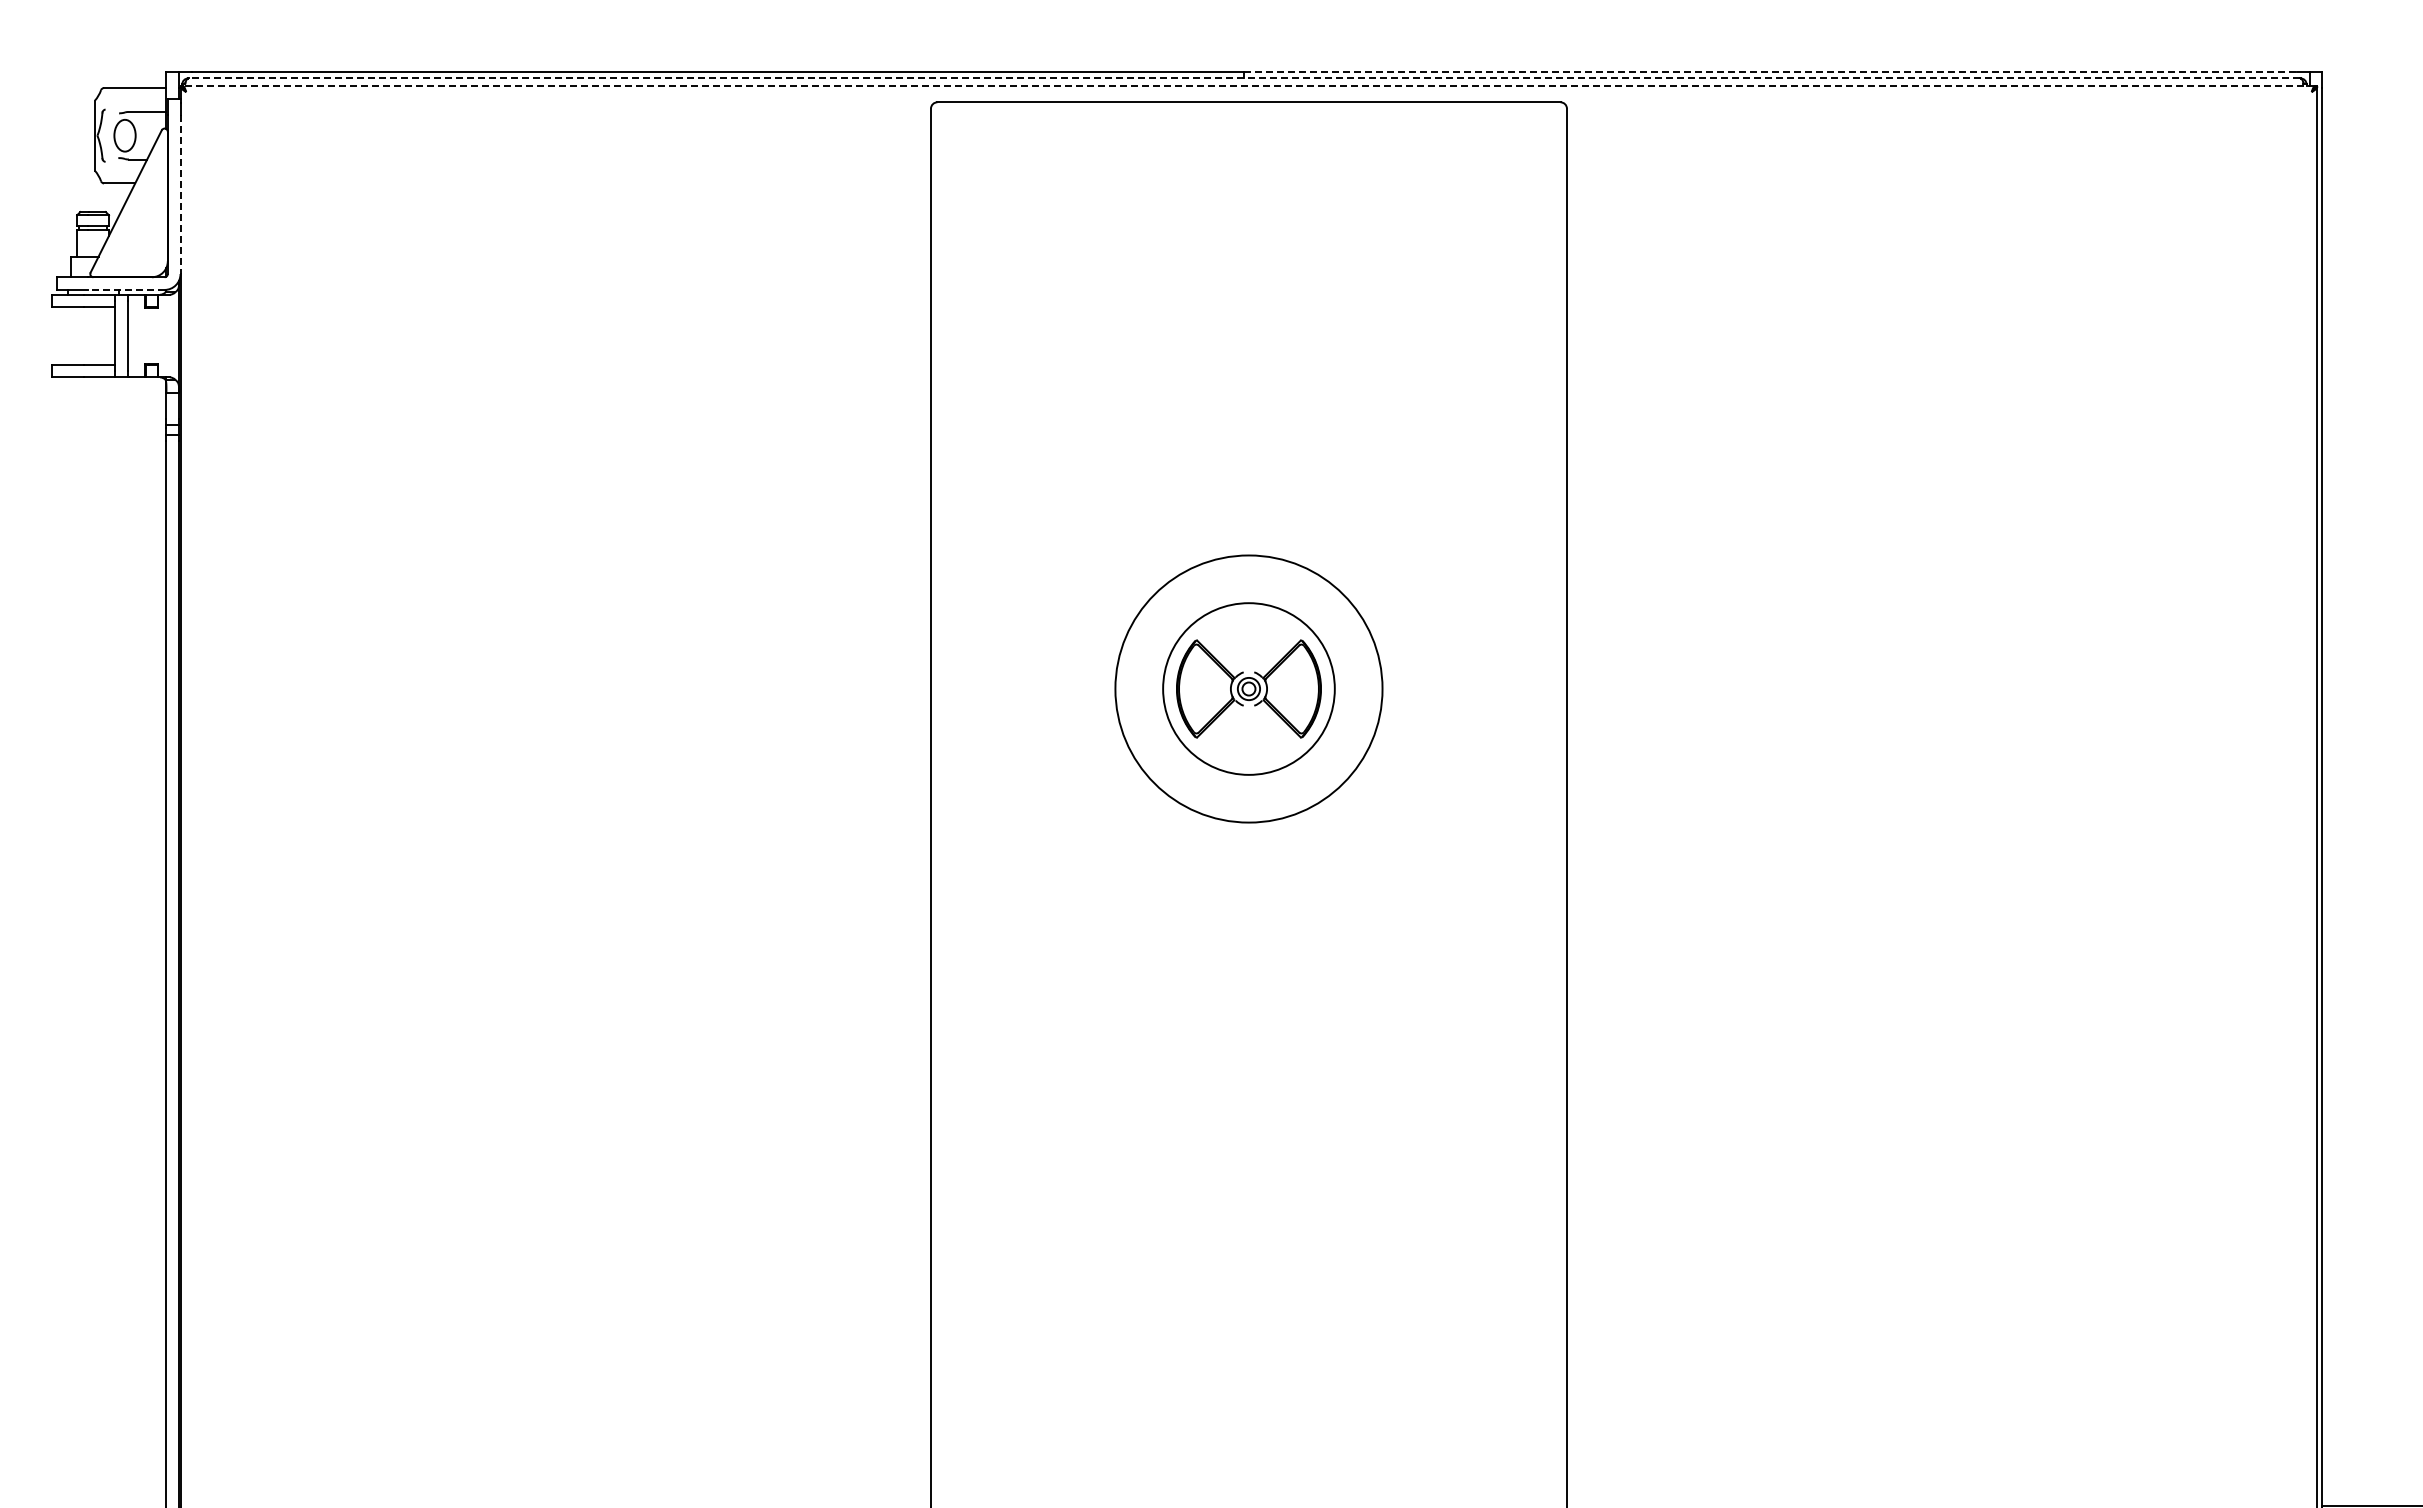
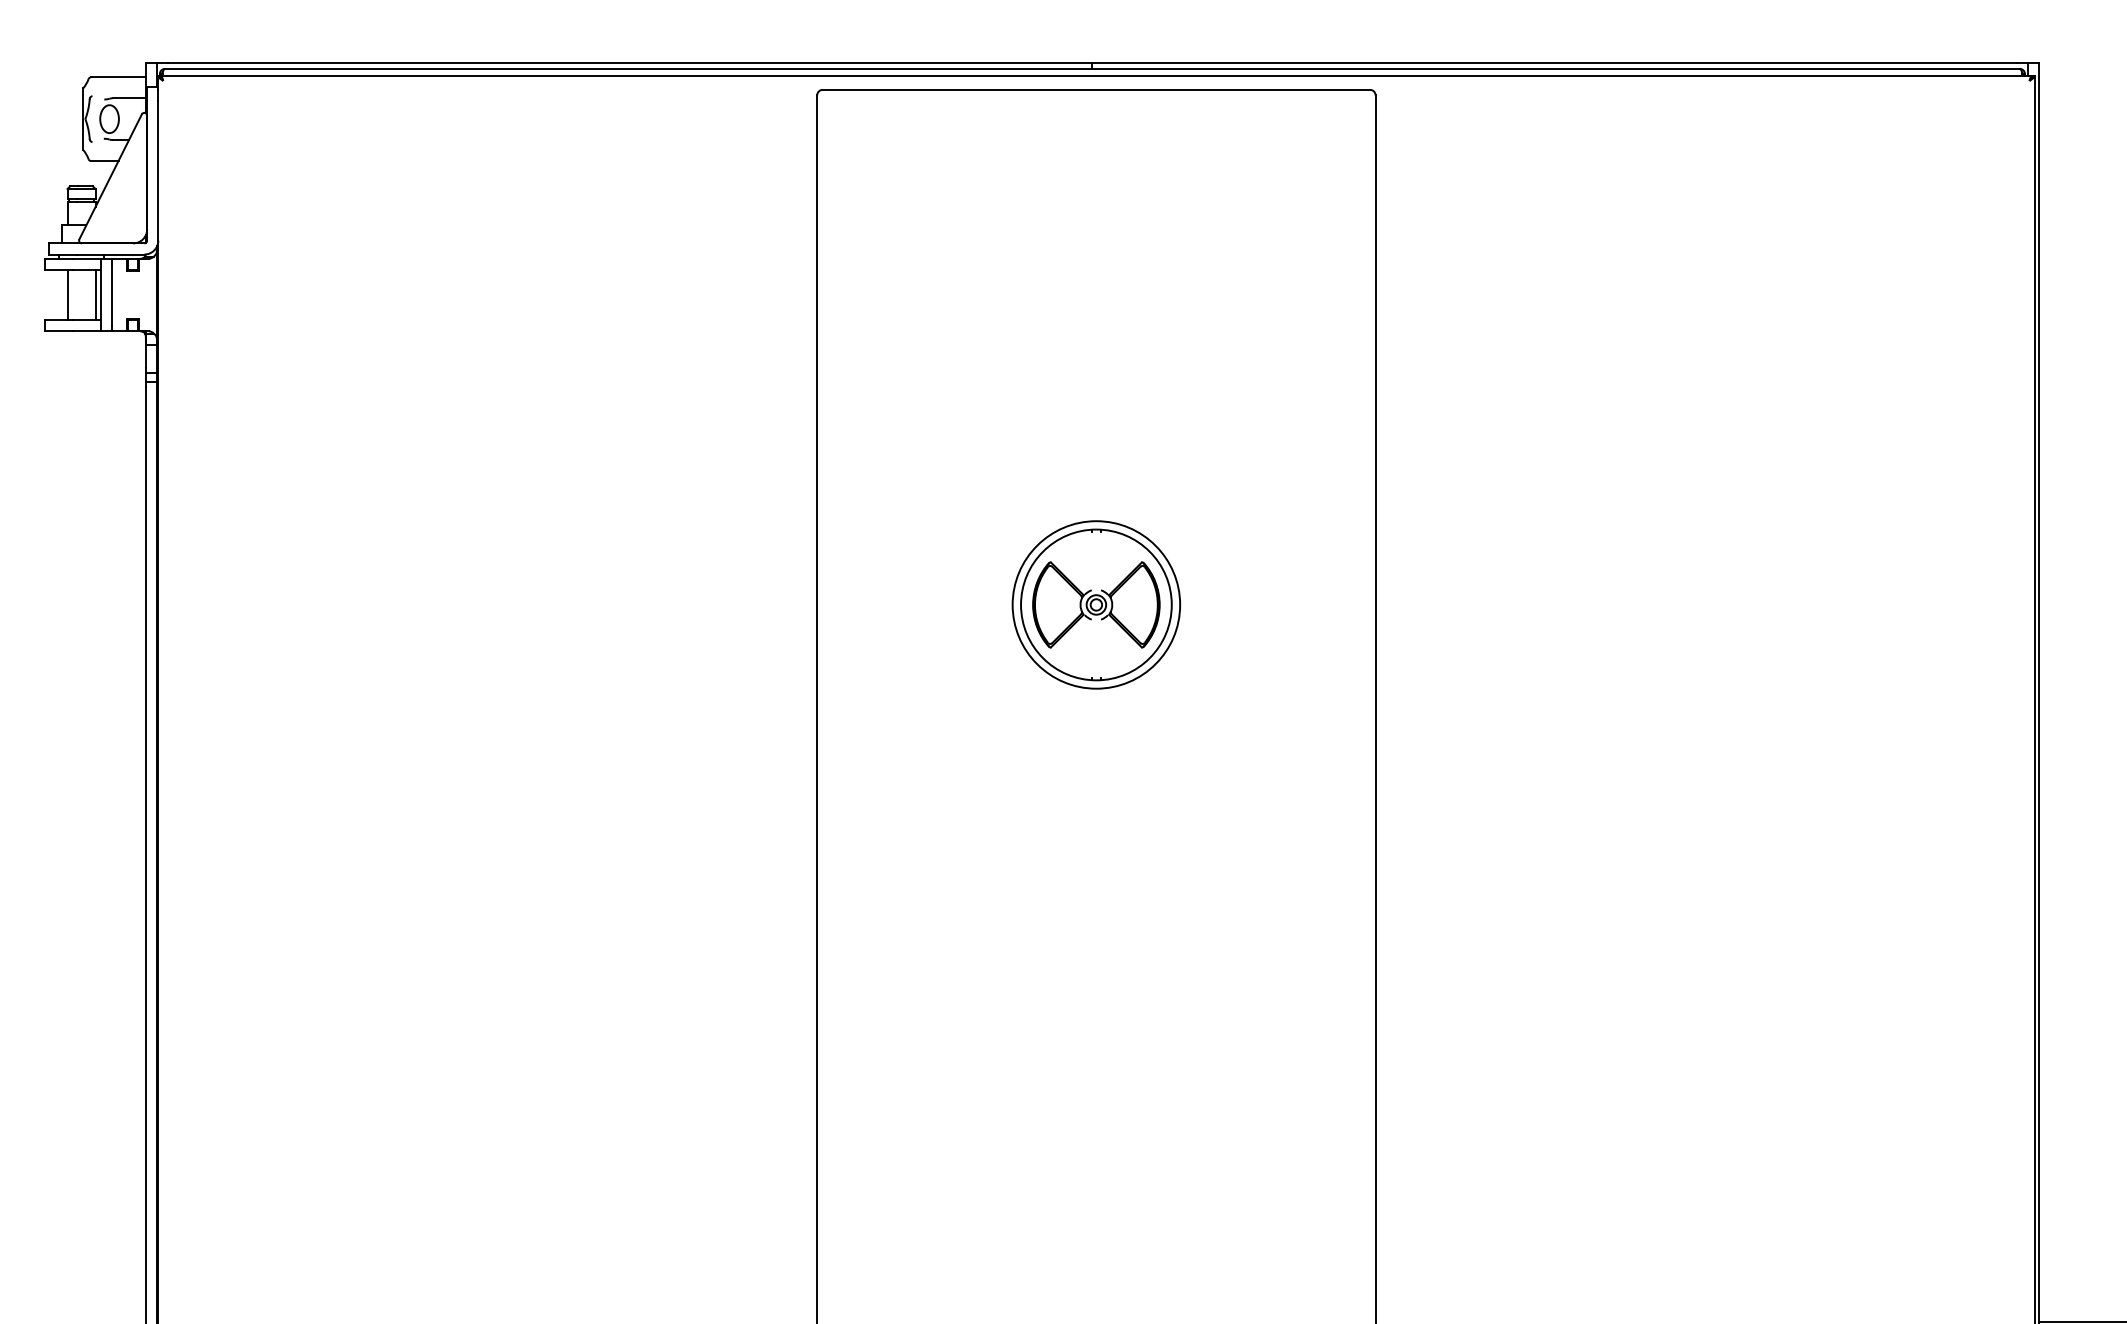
line: (1771, 72) -> (1555, 63), dashed -> solid
line: (1244, 78) -> (1092, 68), dashed -> solid
line: (1248, 86) -> (1095, 75), dashed -> solid
line: (180, 195) -> (158, 171), dashed -> solid
line: (125, 289) -> (109, 254), dashed -> solid
line: (77, 335) -> (67, 294), added
line: (108, 335) -> (95, 294), added
circle: (1248, 688) -> (1095, 604), size x0.71

